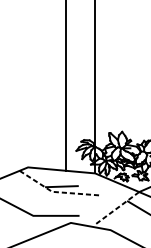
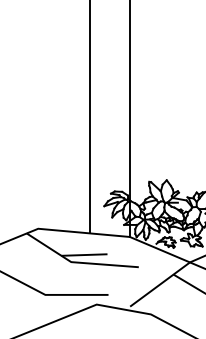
line: (57, 192) -> (78, 262), dashed -> solid
line: (116, 208) -> (159, 284), dashed -> solid

